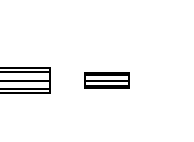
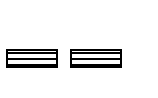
part: (105, 80) -> (95, 58), size x1.67

